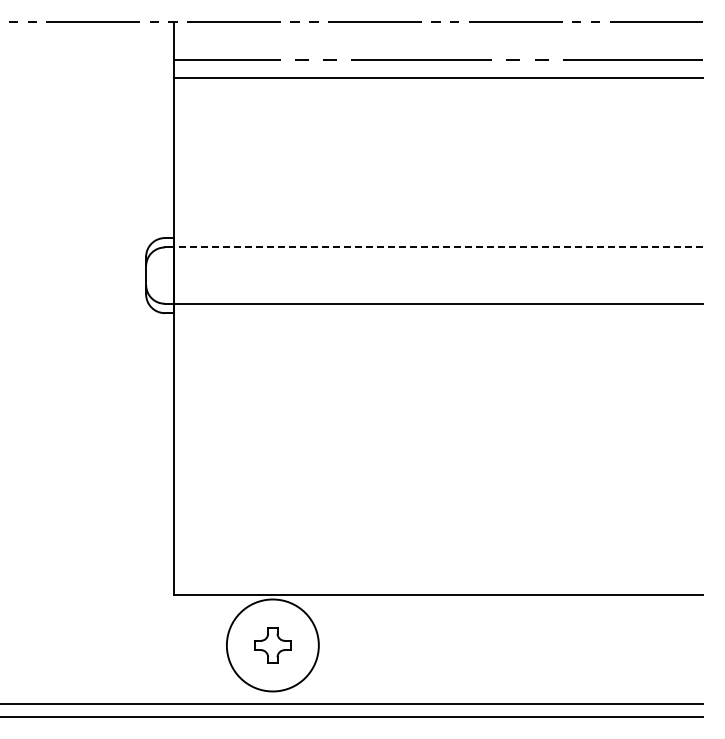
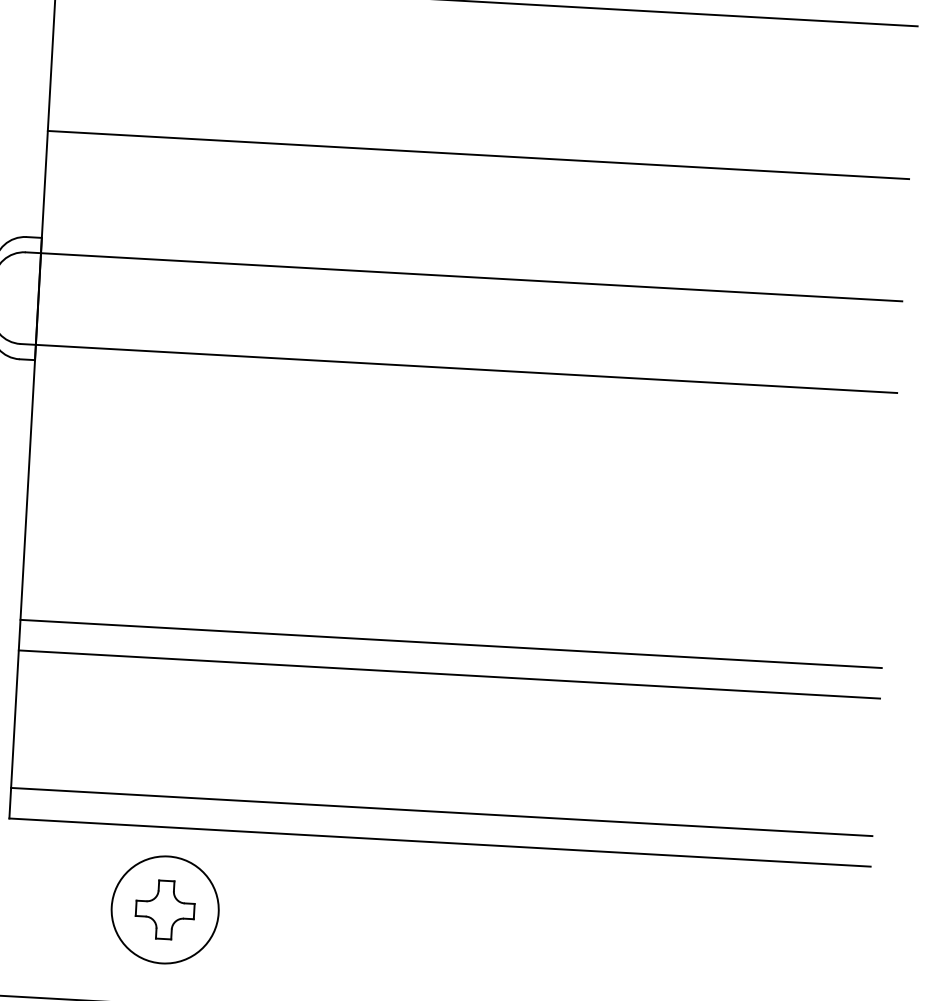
line: (438, 172) -> (477, 155), added
line: (438, 247) -> (471, 277), dashed -> solid
line: (438, 472) -> (450, 643), added
line: (438, 491) -> (448, 674), added
line: (438, 576) -> (441, 812), added
circle: (272, 645) -> (164, 909), size x0.71

